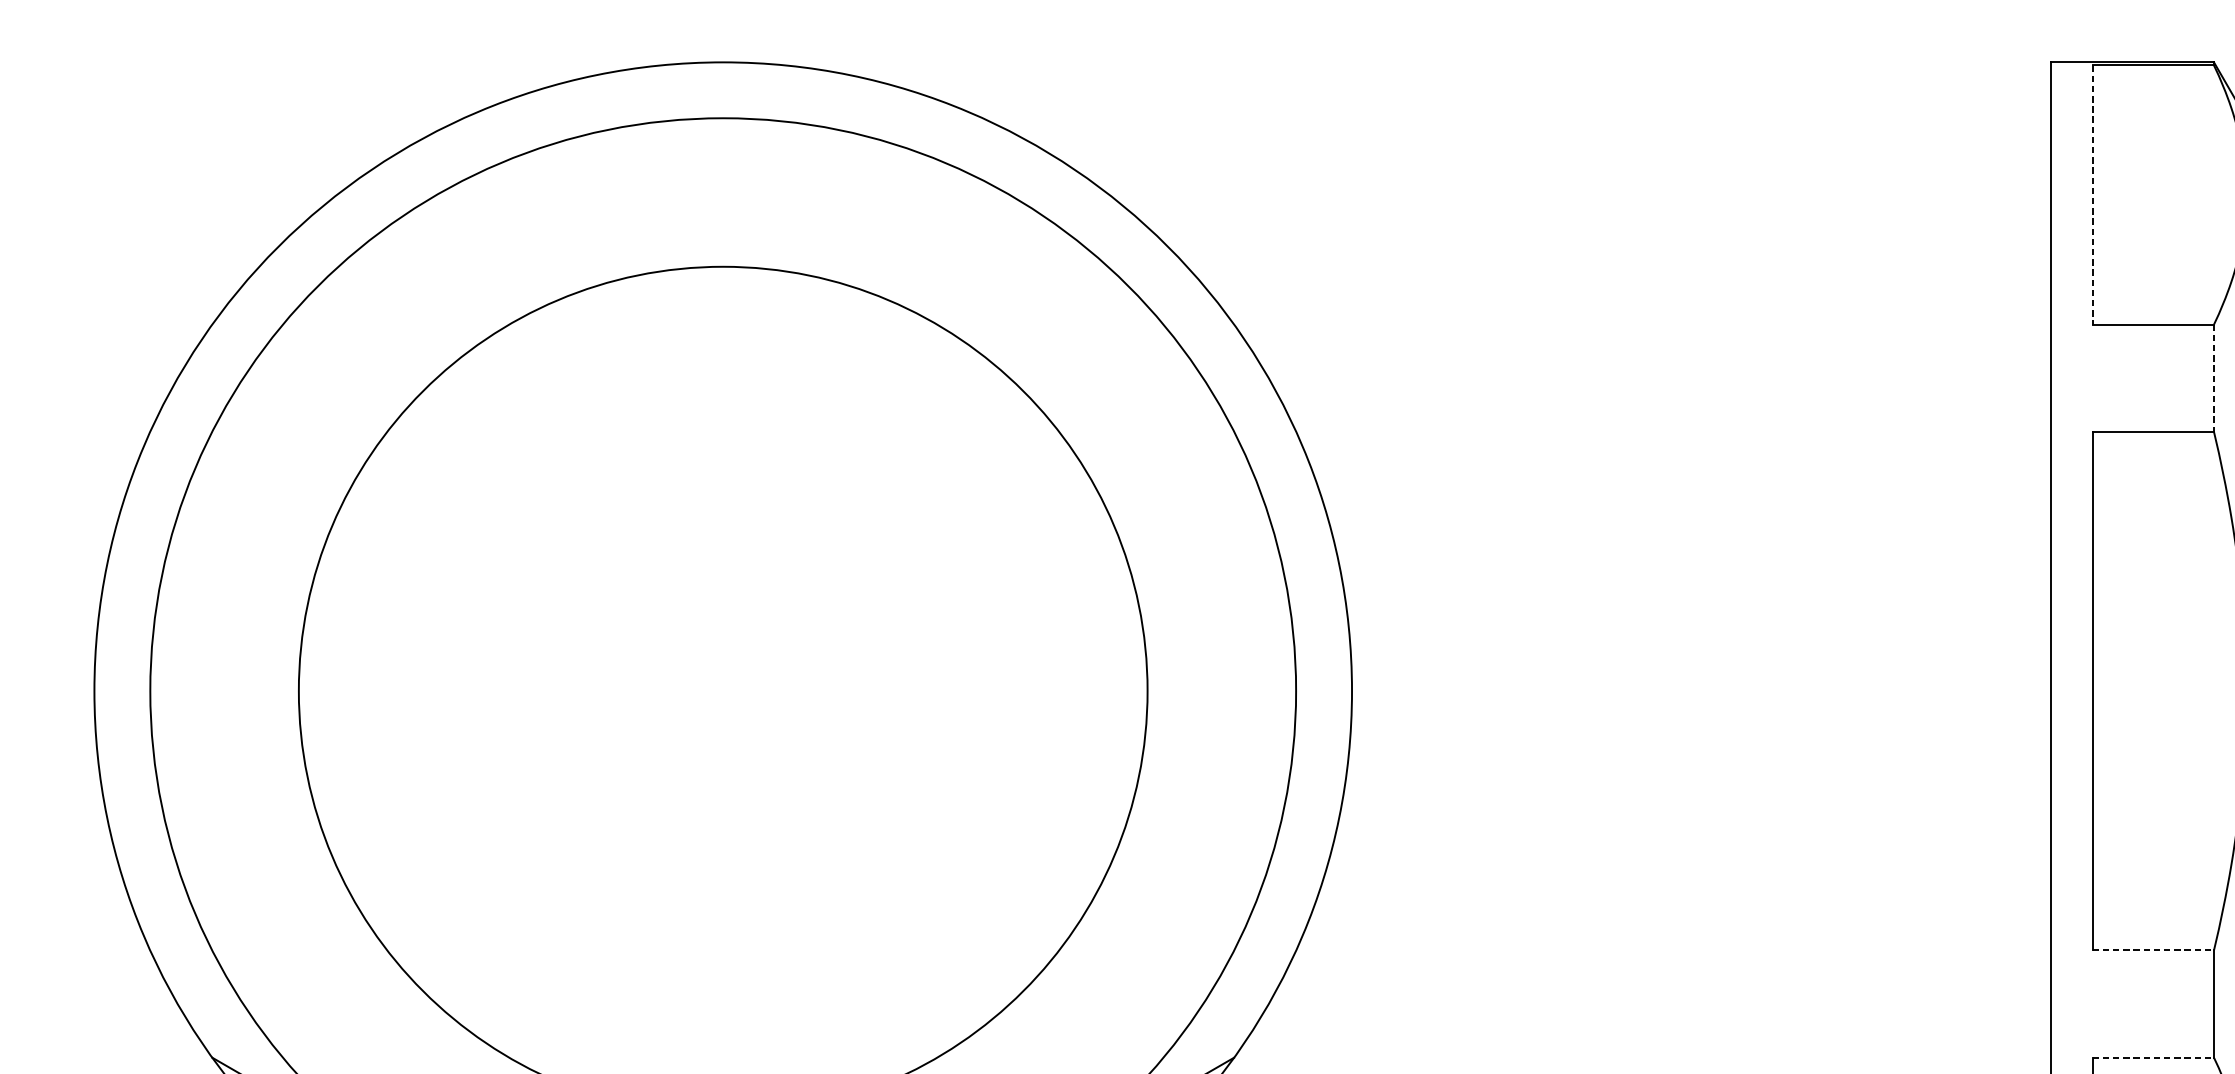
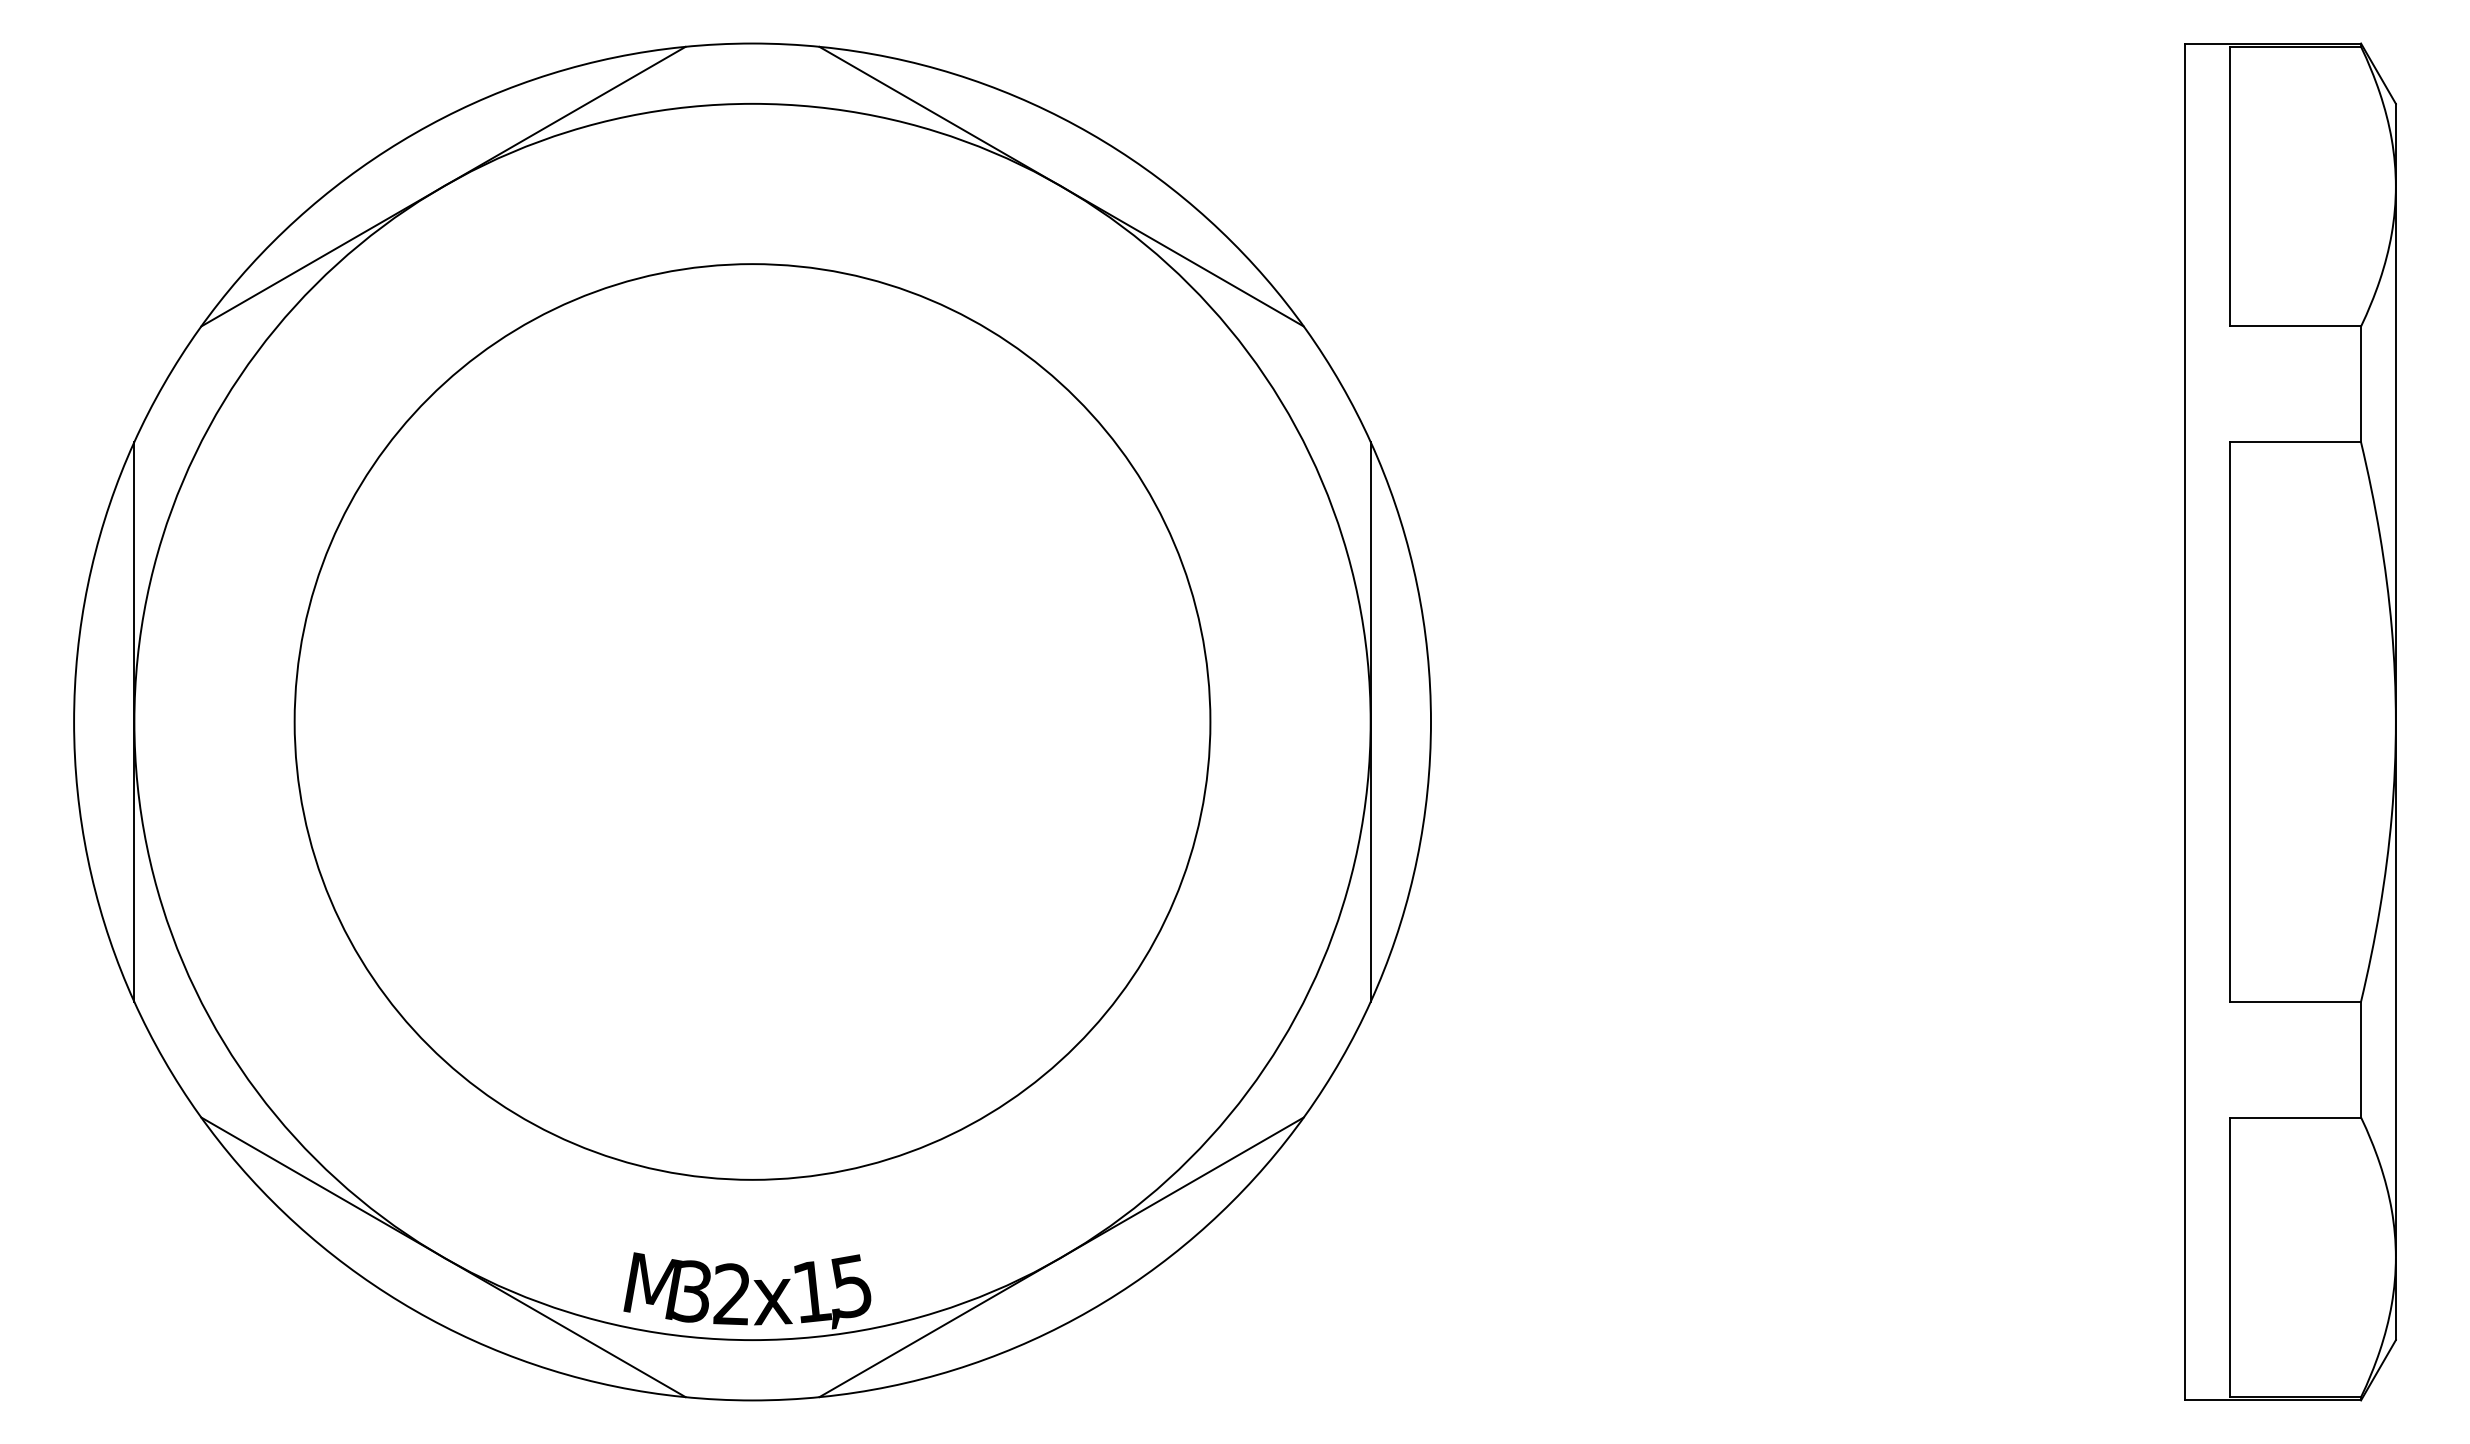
line: (436, 194) -> (443, 186), added
line: (1009, 194) -> (1061, 186), added
line: (2092, 194) -> (2230, 186), dashed -> solid
line: (2214, 378) -> (2361, 384), dashed -> solid
line: (150, 690) -> (134, 721), added
line: (1295, 690) -> (1370, 721), added
line: (2153, 950) -> (2295, 1001), dashed -> solid
line: (2153, 1057) -> (2295, 1117), dashed -> solid

